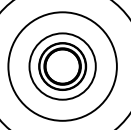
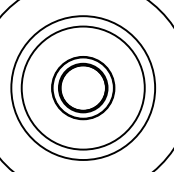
circle: (62, 66) -> (83, 87), size x1.4

